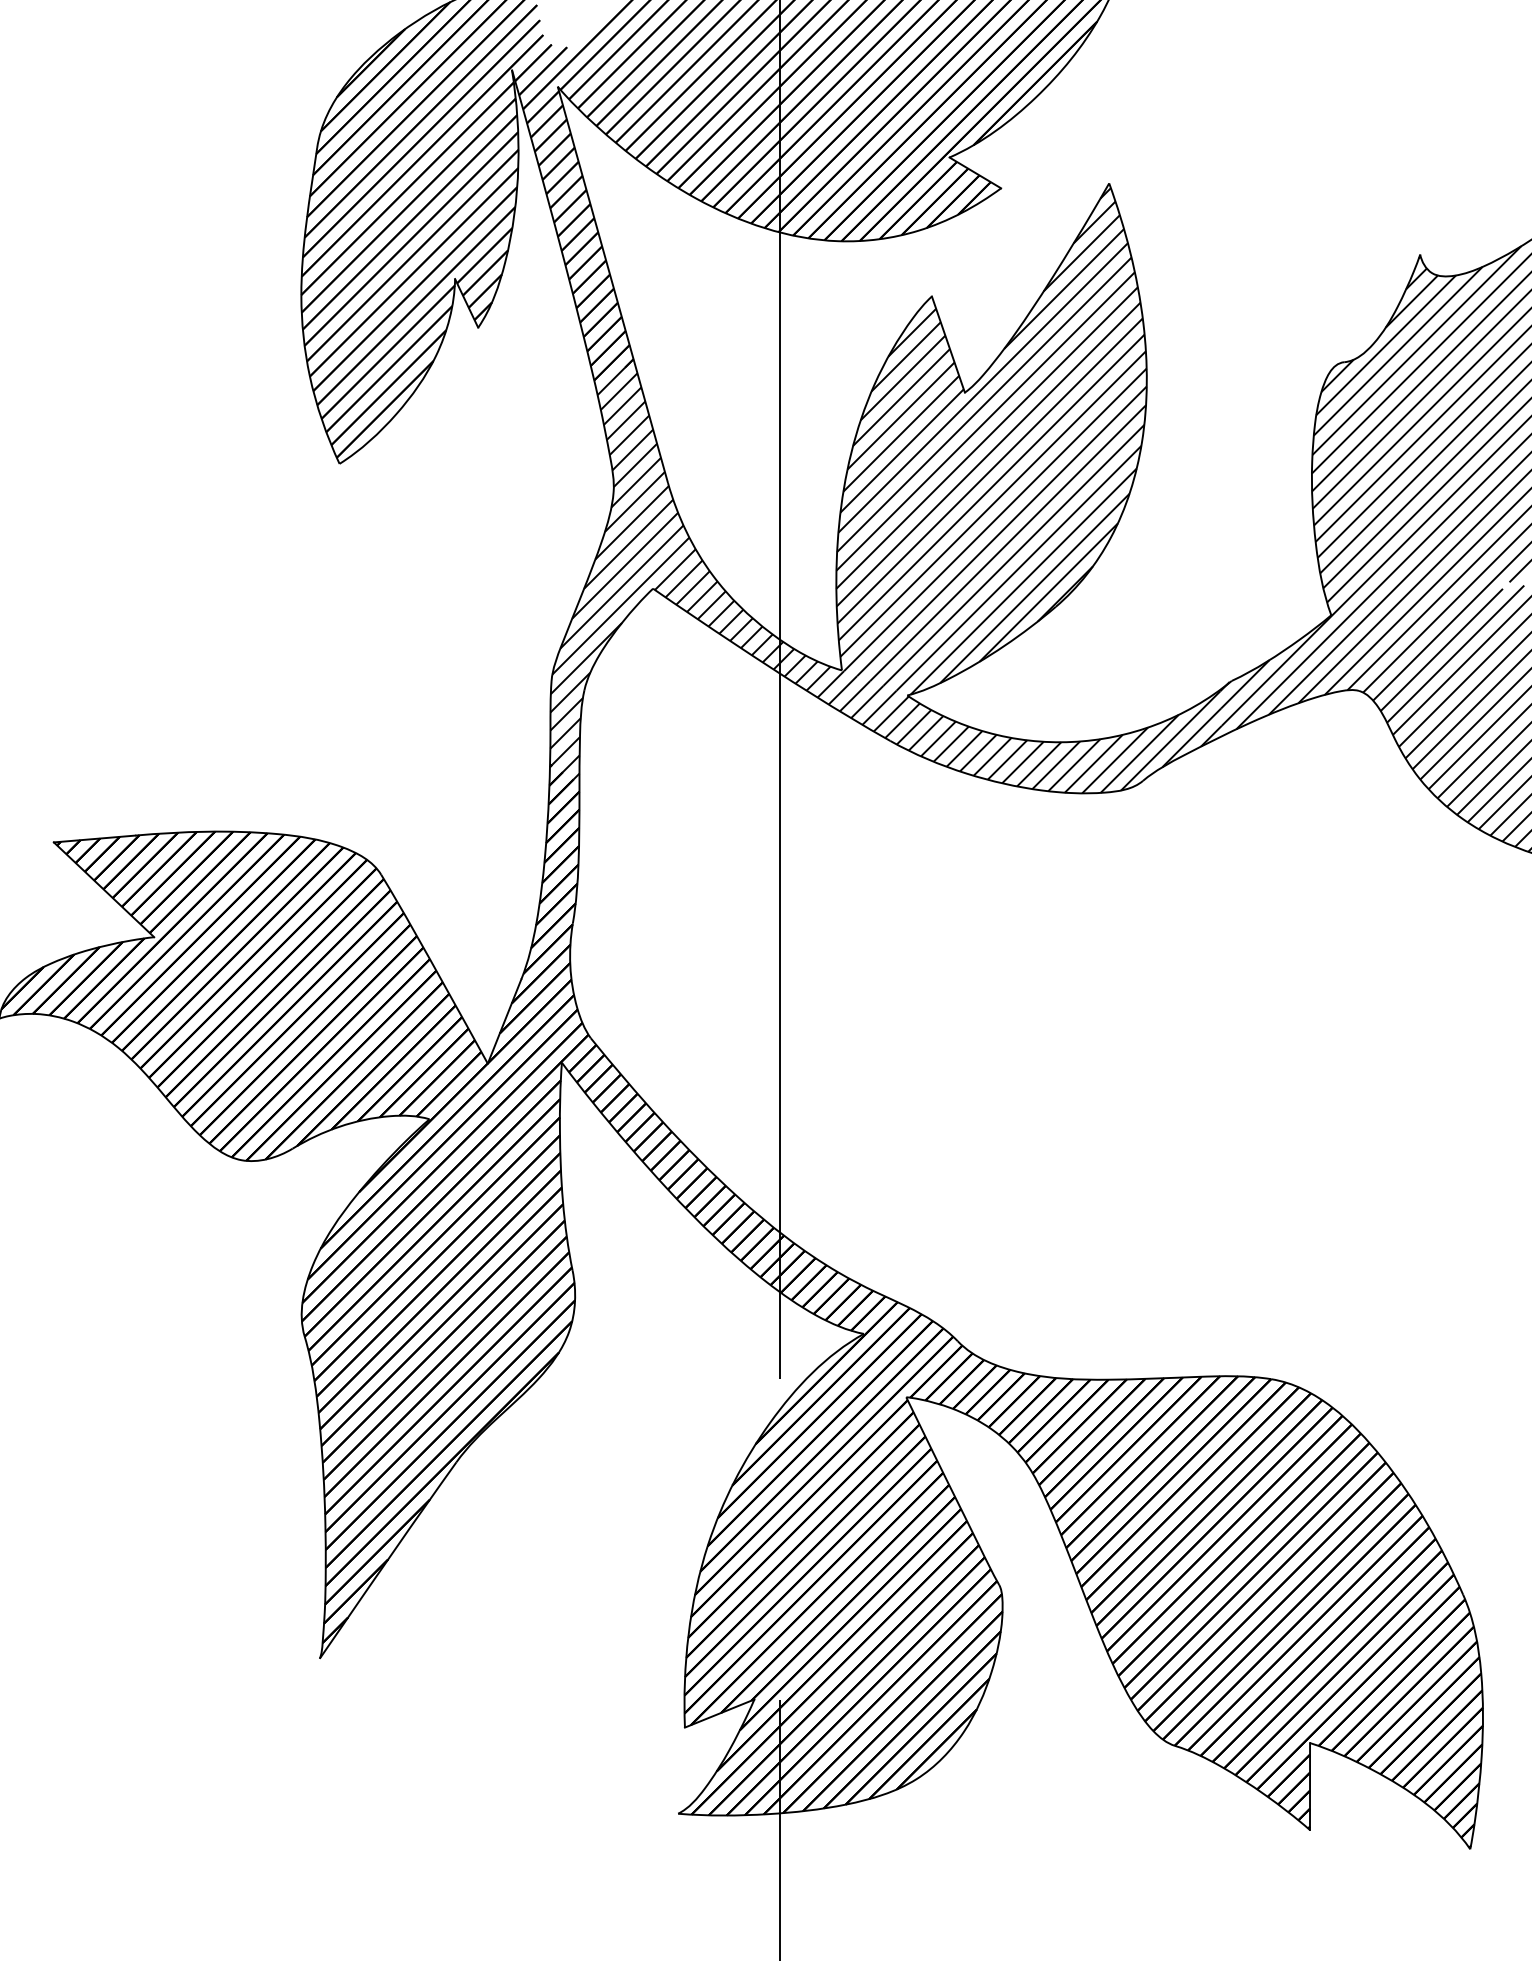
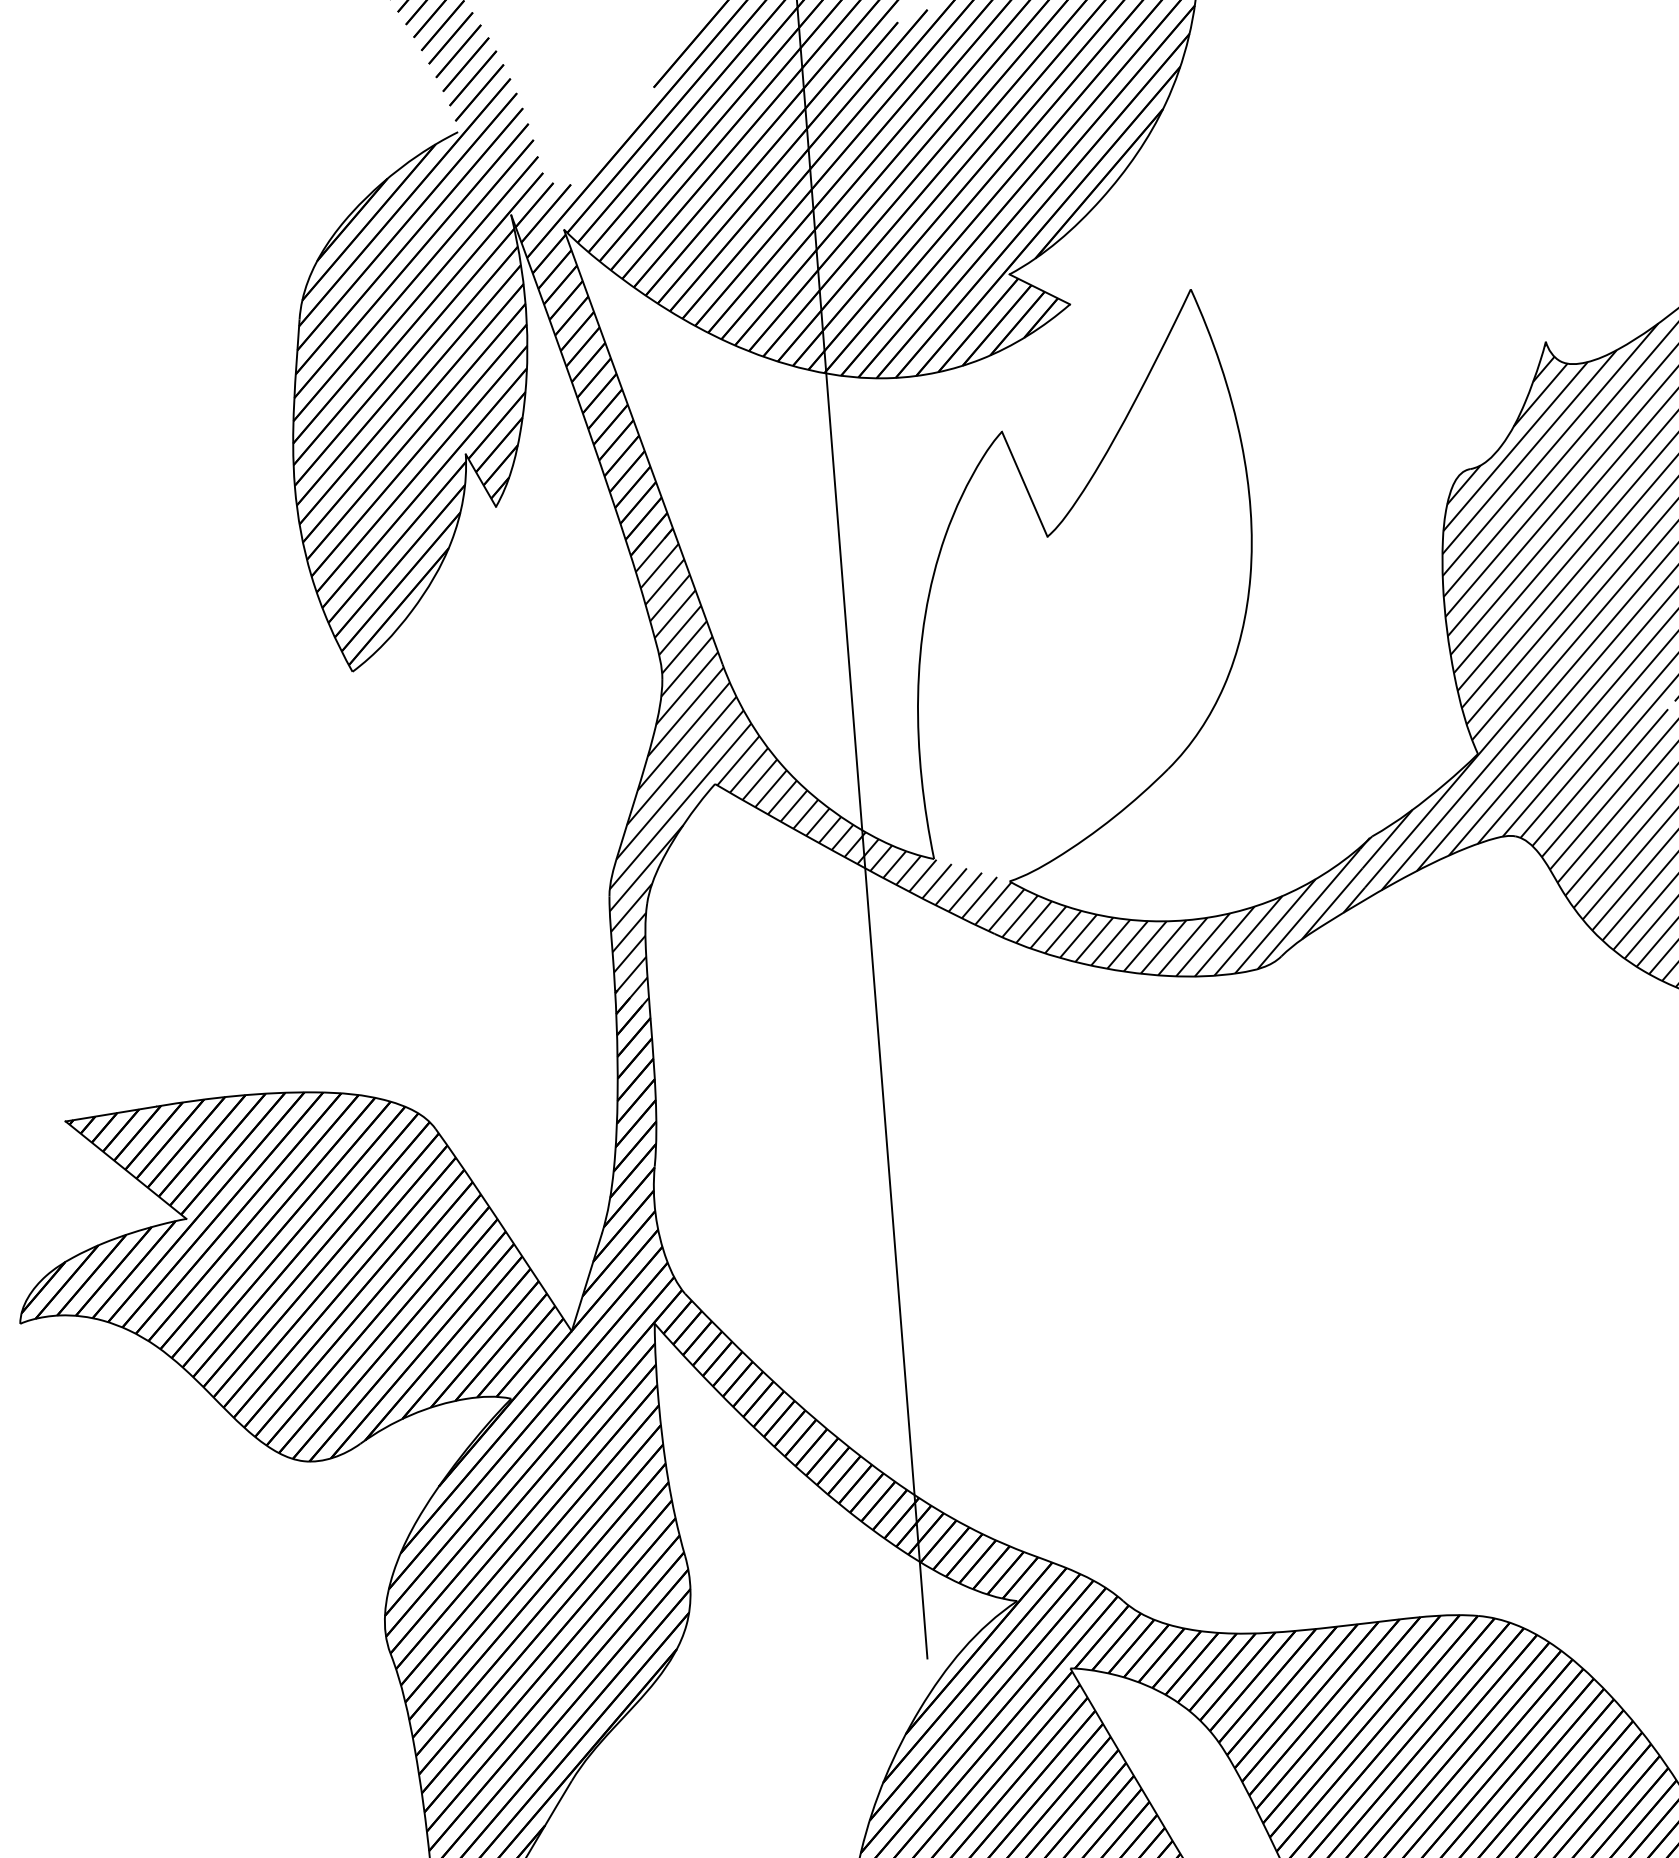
hatch: (991, 441) -> (1081, 589), removed

